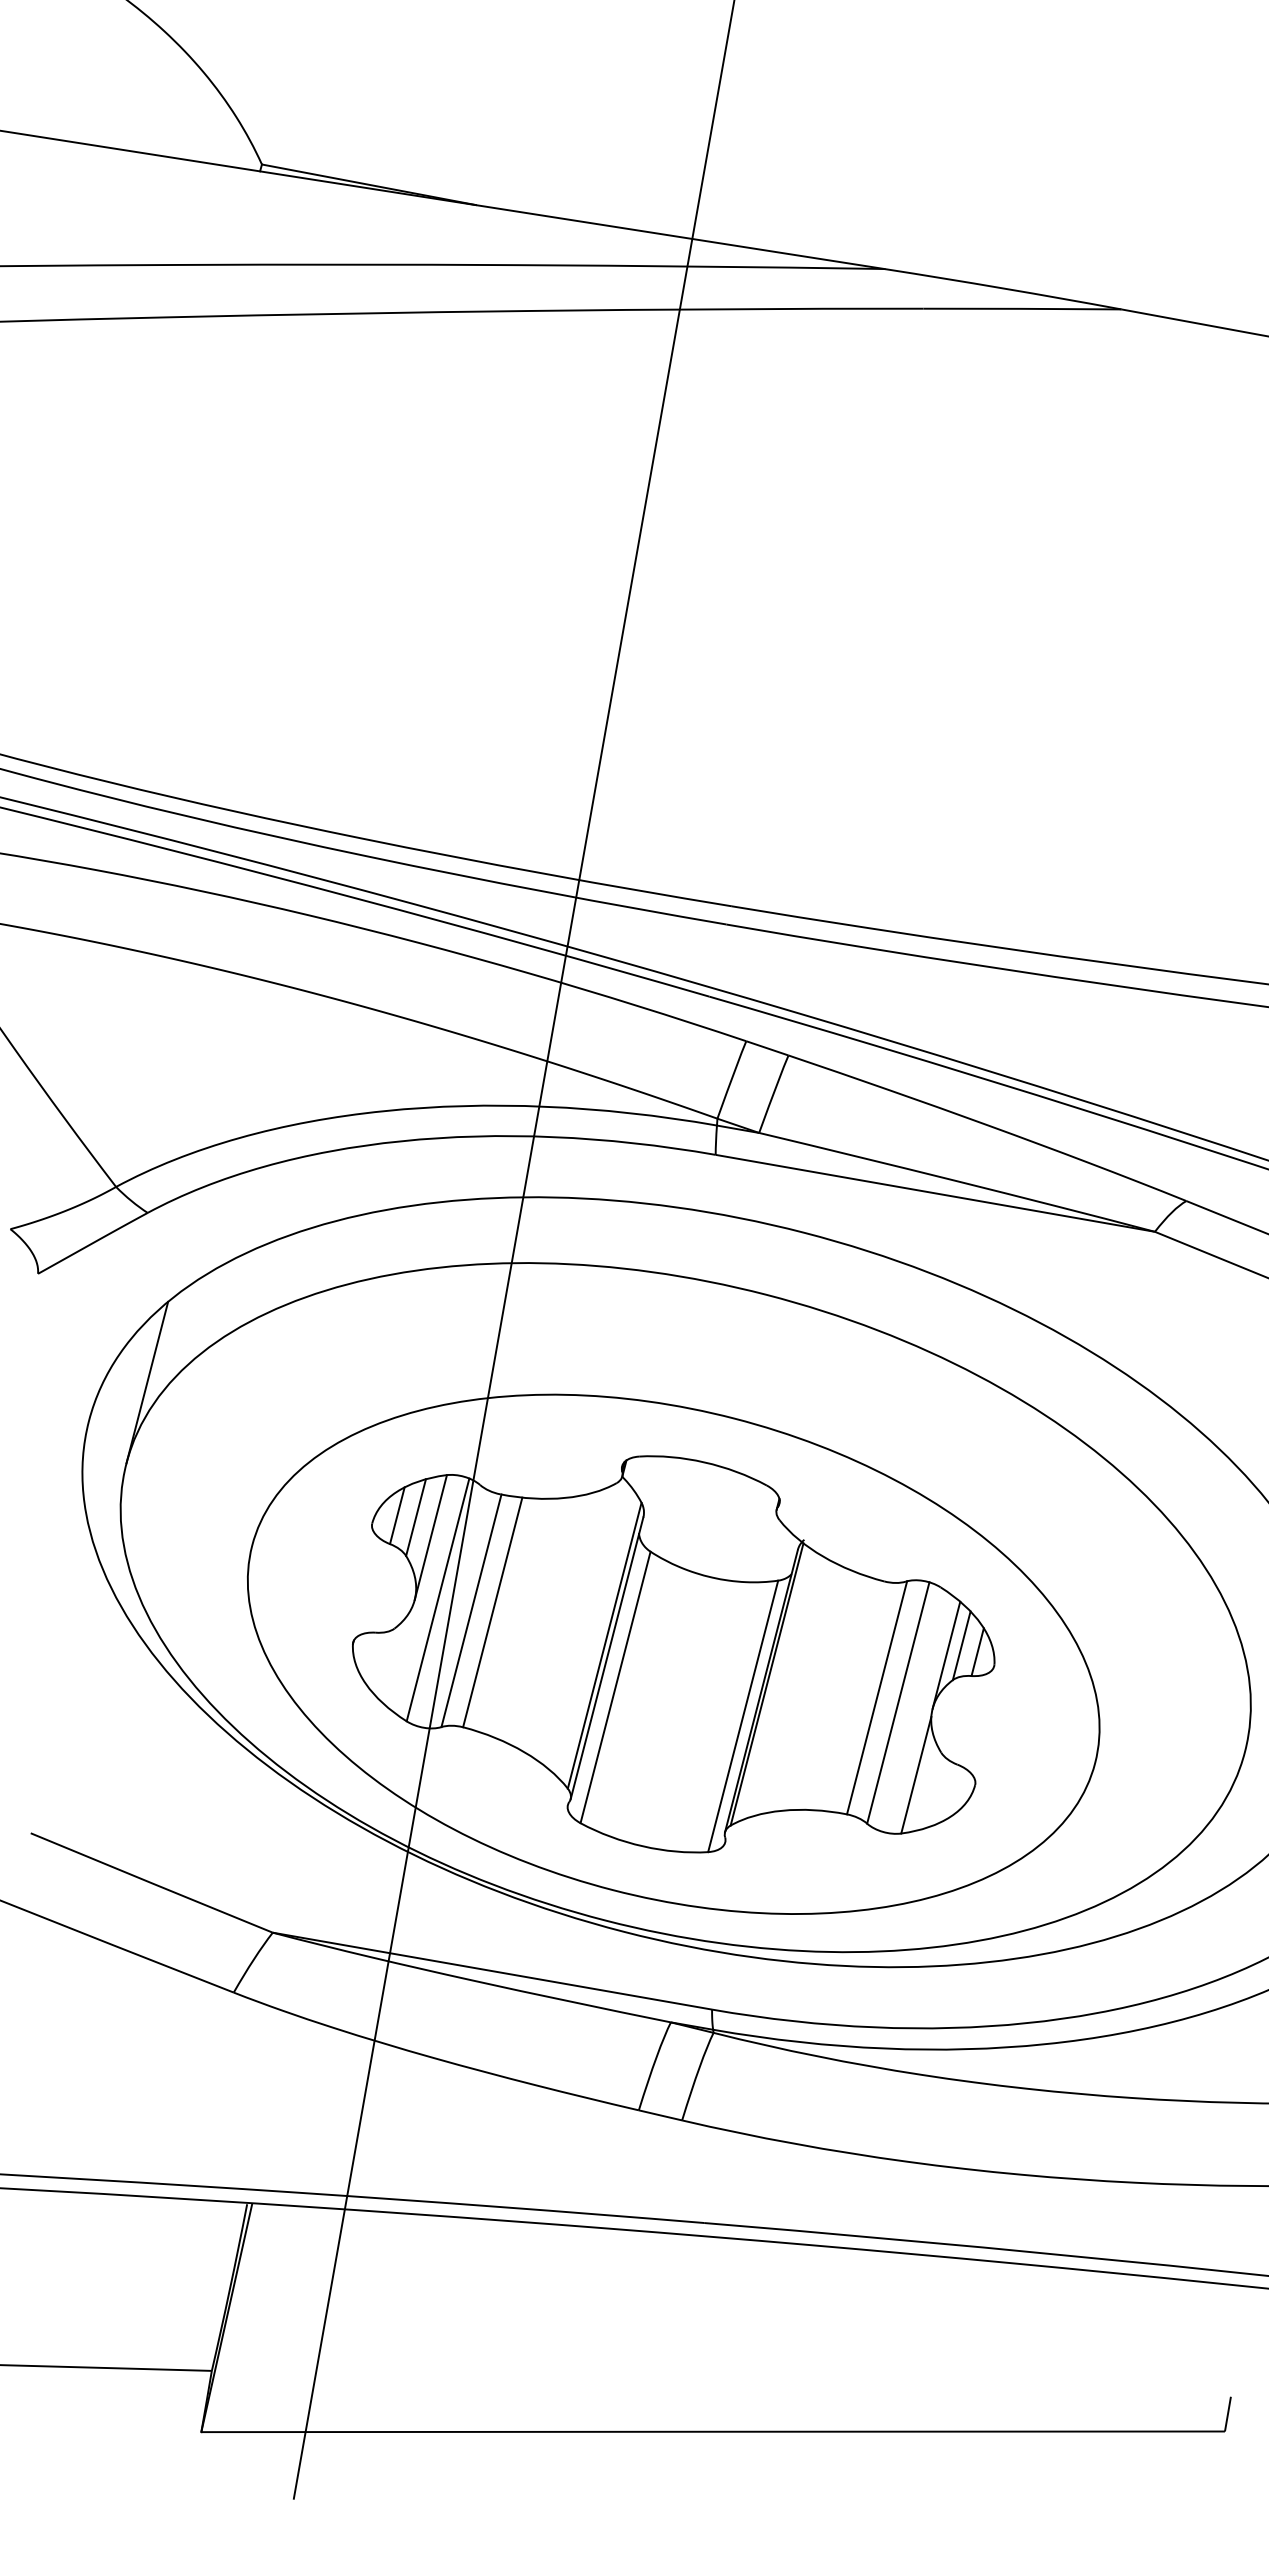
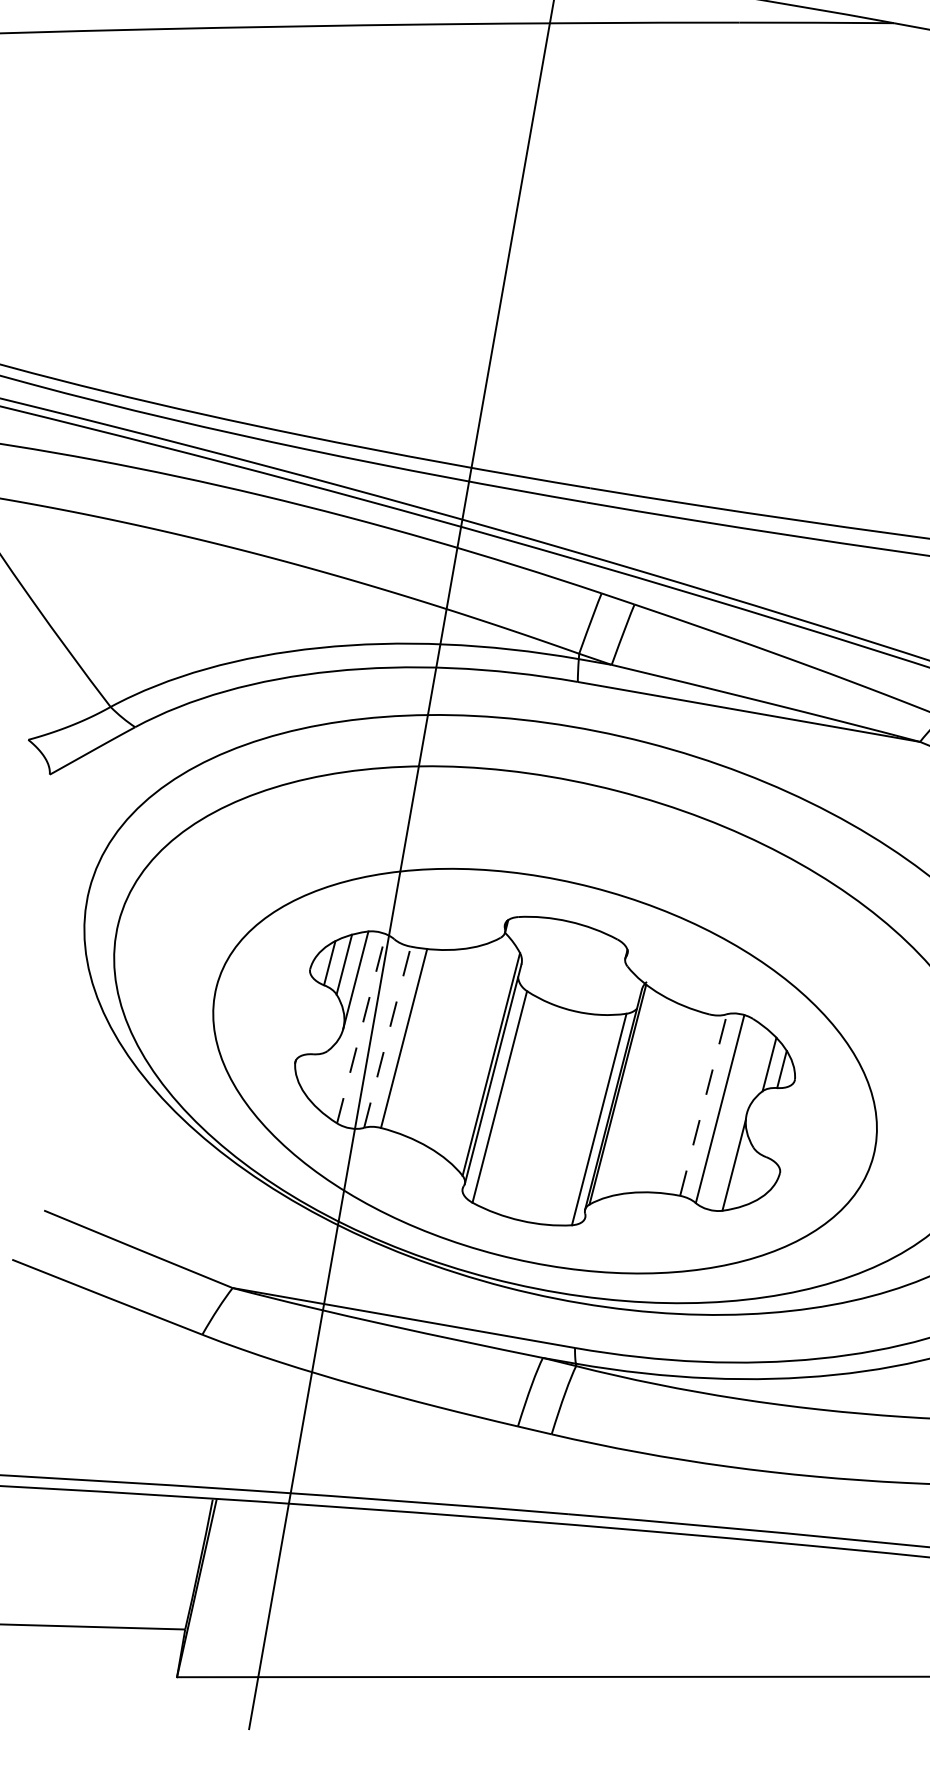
line: (147, 1382) -> (135, 859), removed
line: (438, 1599) -> (361, 1028), solid -> dashed
line: (471, 1610) -> (387, 1036), solid -> dashed
line: (946, 1654) -> (757, 1071), removed
line: (877, 1697) -> (703, 1104), solid -> dashed

